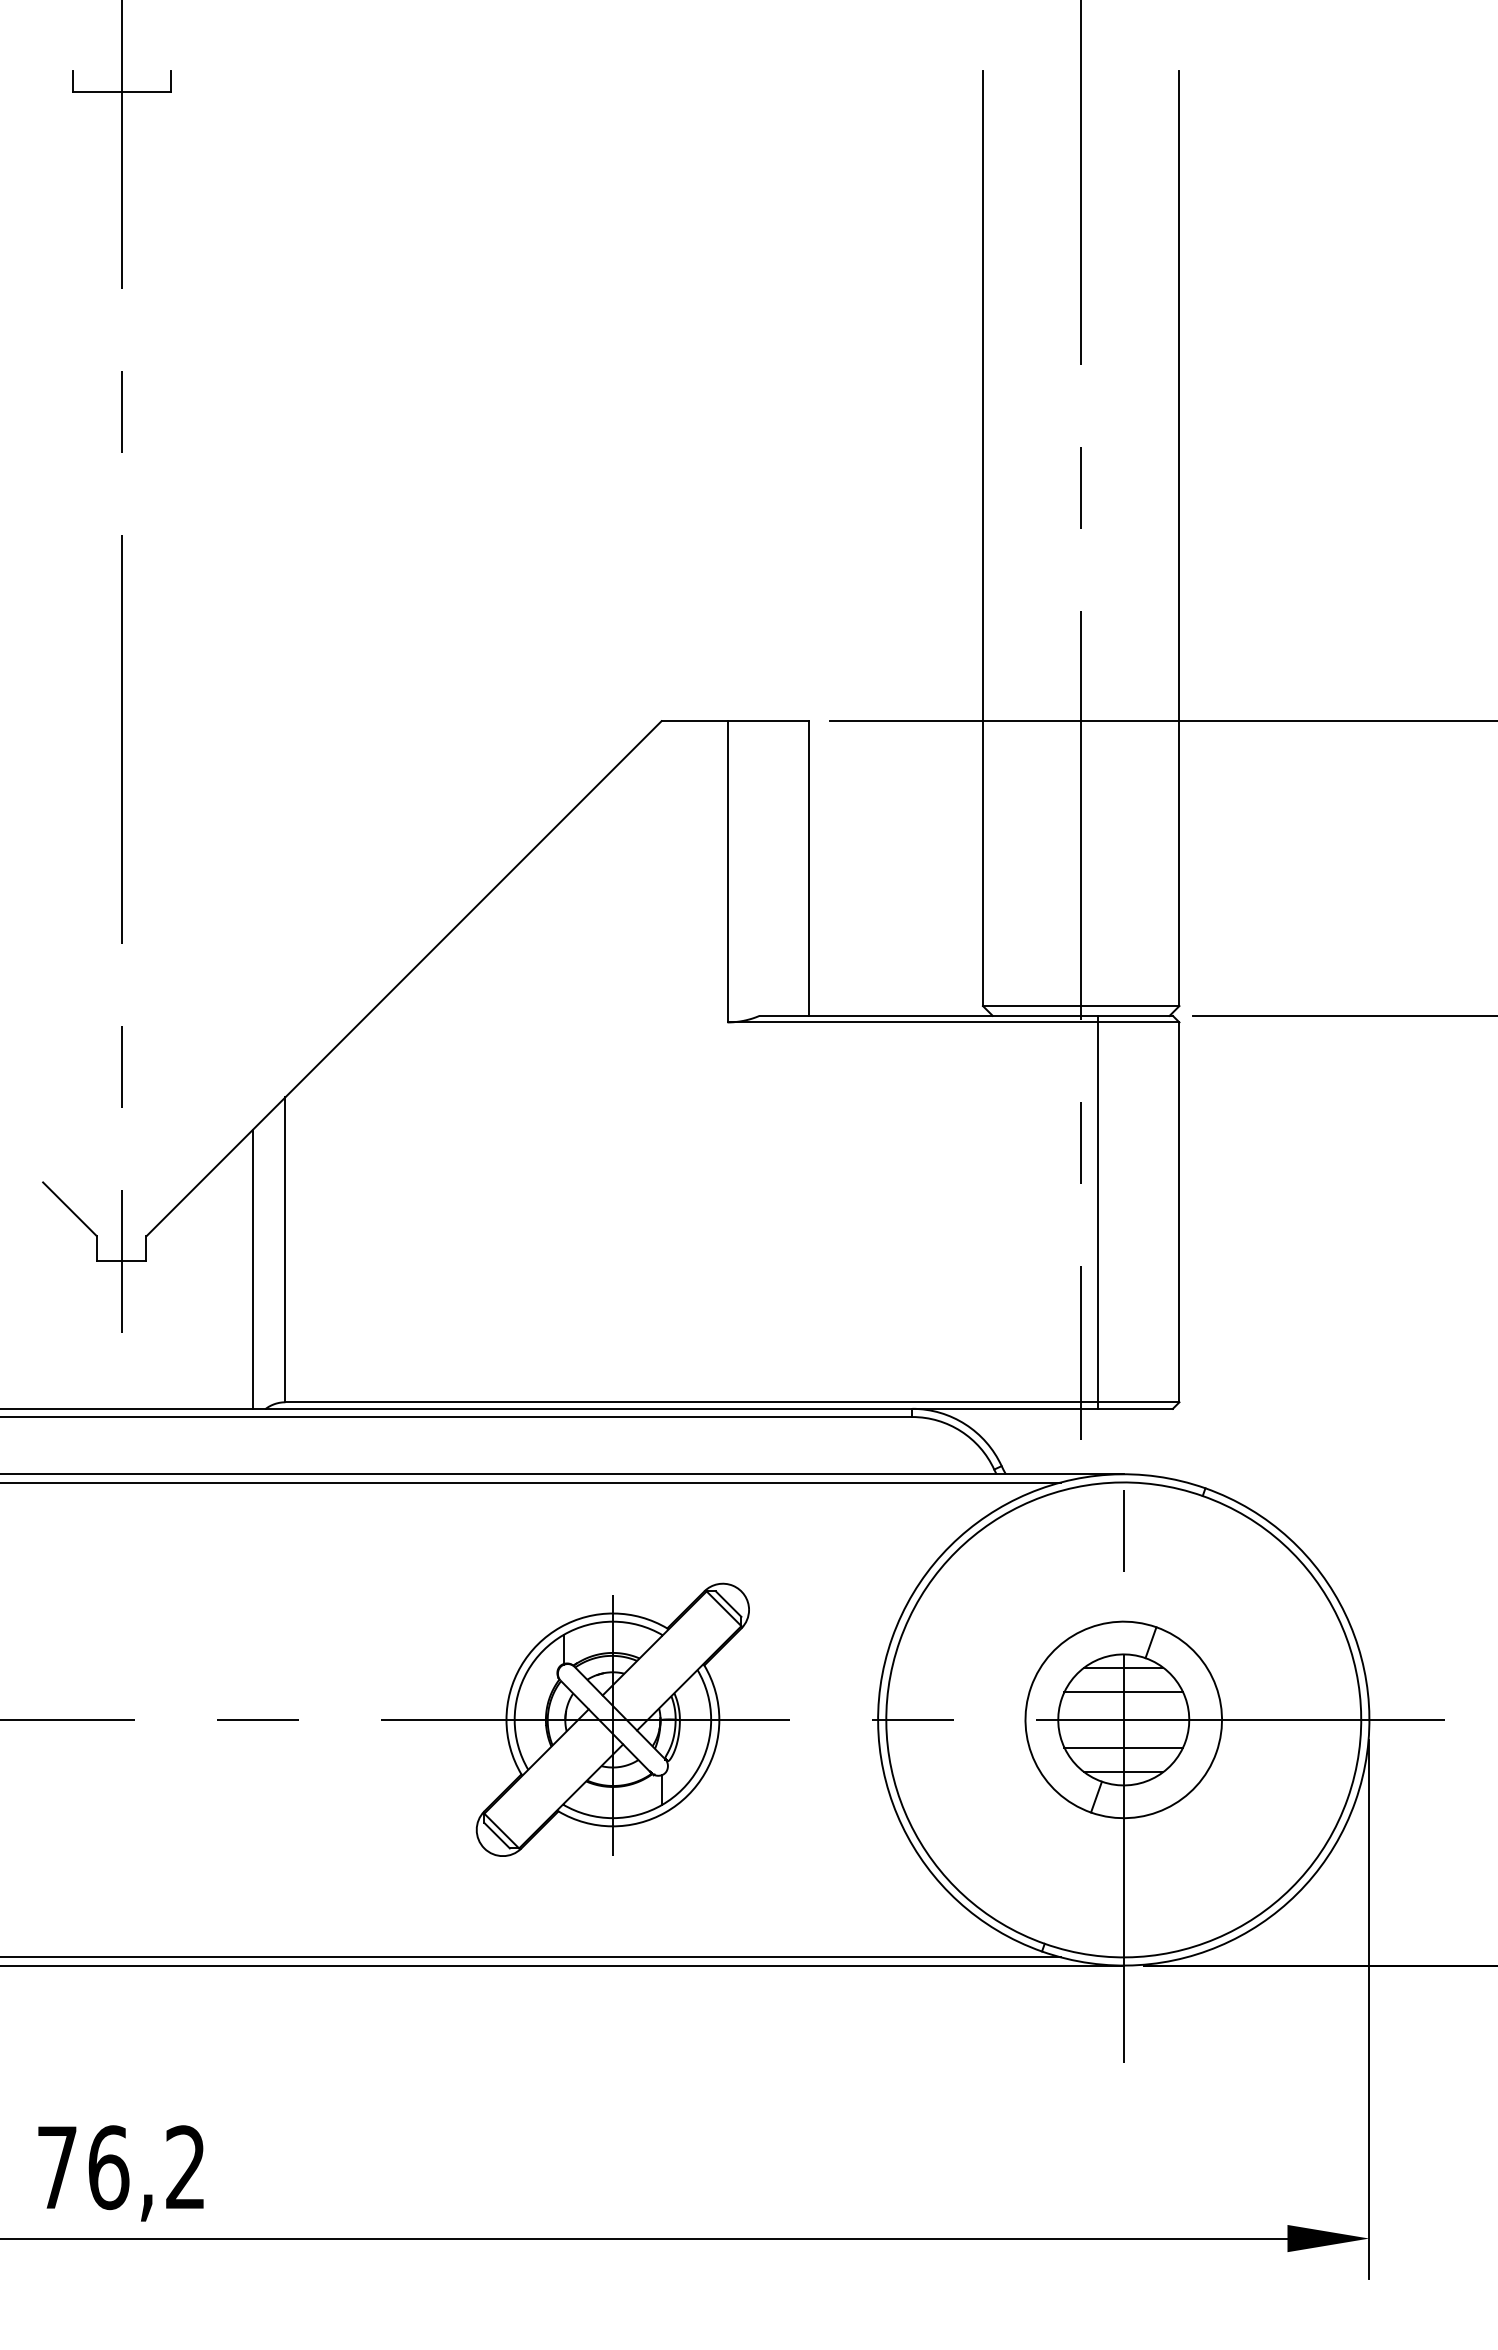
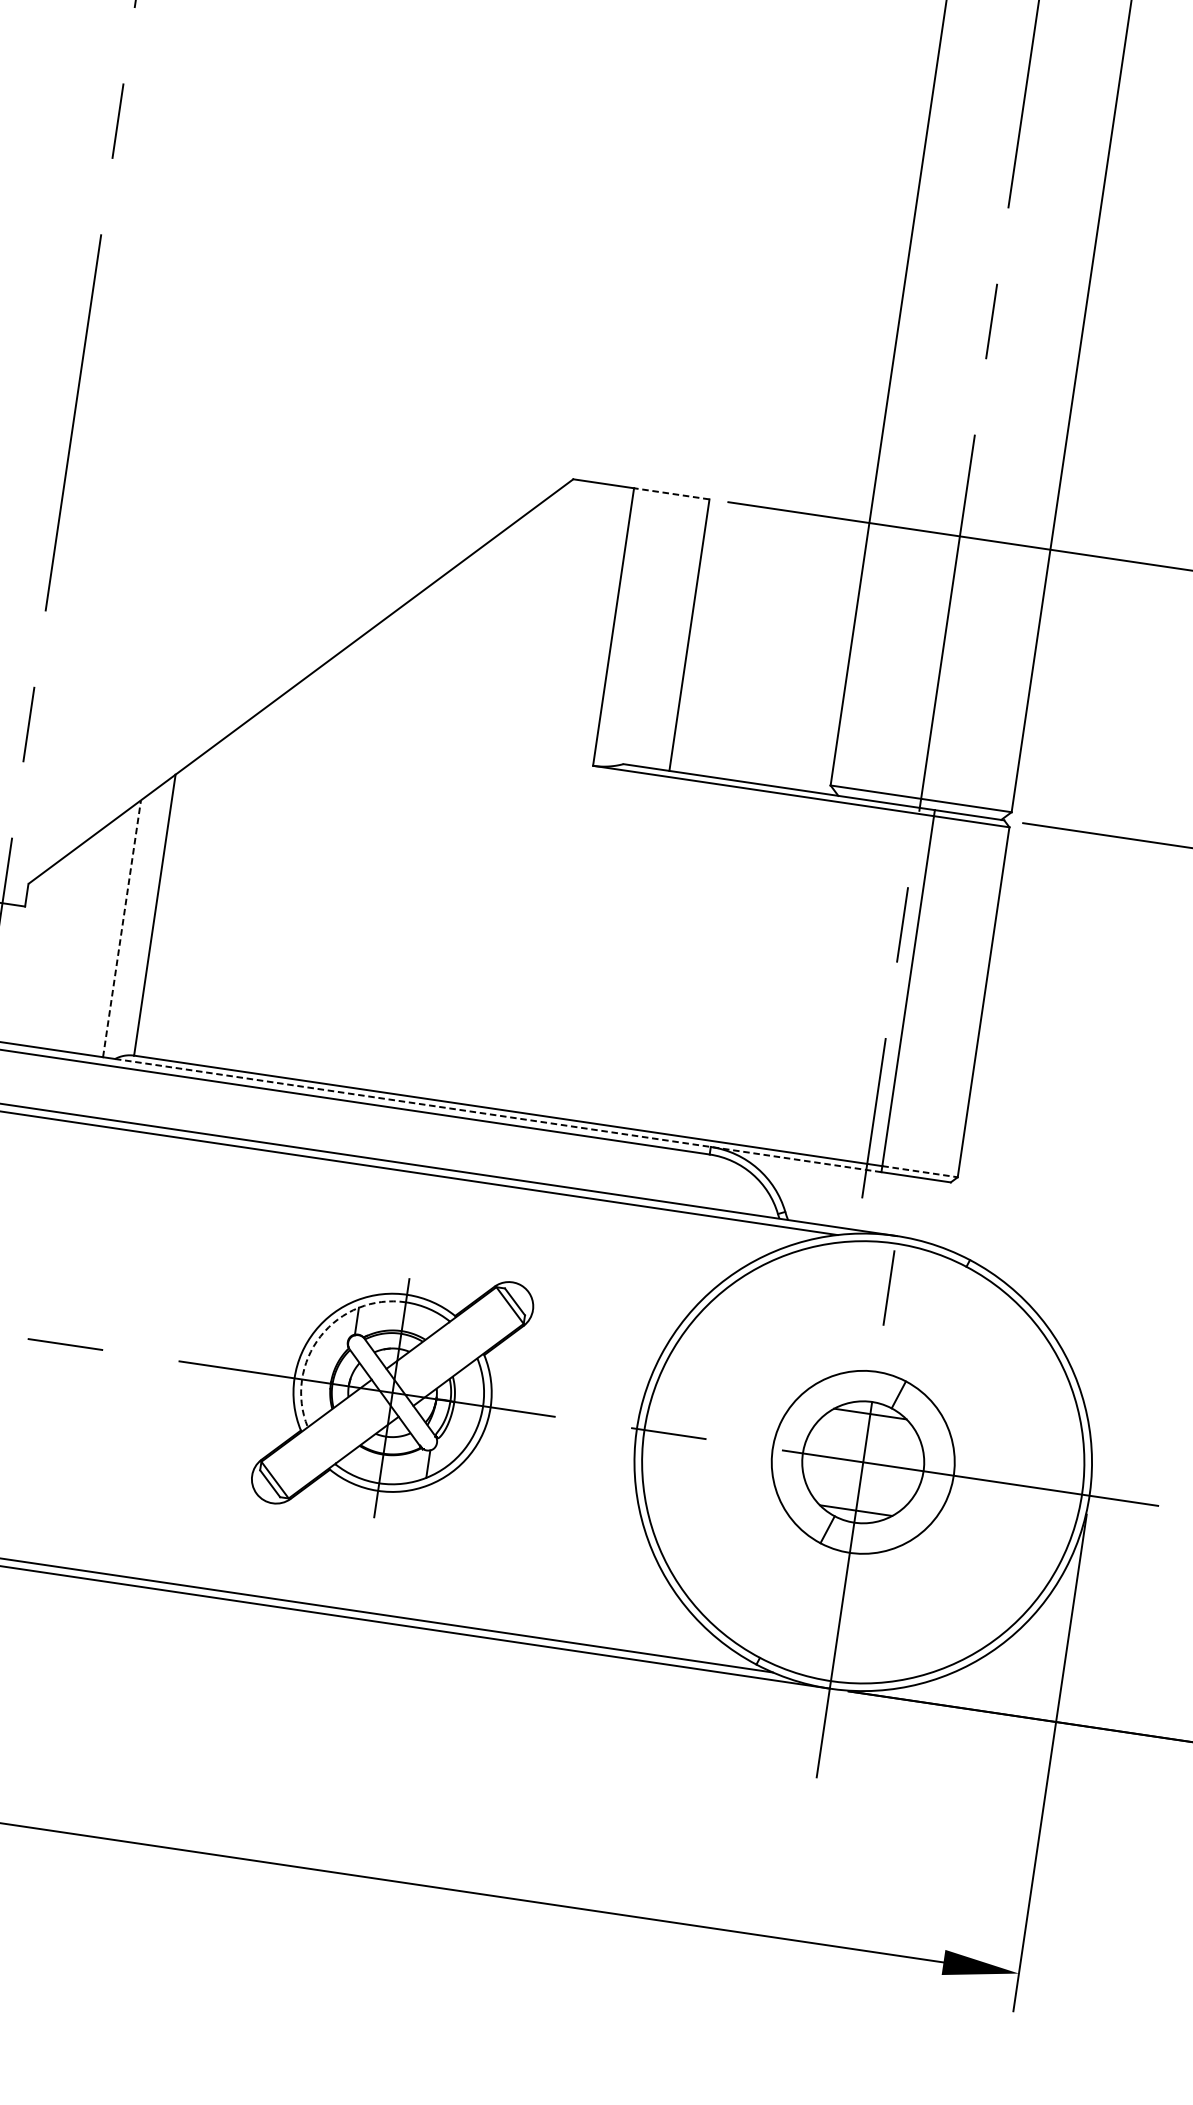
line: (768, 721) -> (671, 494), solid -> dashed
line: (252, 1268) -> (121, 927), solid -> dashed
line: (1138, 1402) -> (920, 1171), solid -> dashed
line: (681, 1408) -> (498, 1115), solid -> dashed
arc: (527, 1671) -> (320, 1336), solid -> dashed
line: (1123, 1692) -> (866, 1437), removed
line: (1123, 1747) -> (859, 1487), removed

